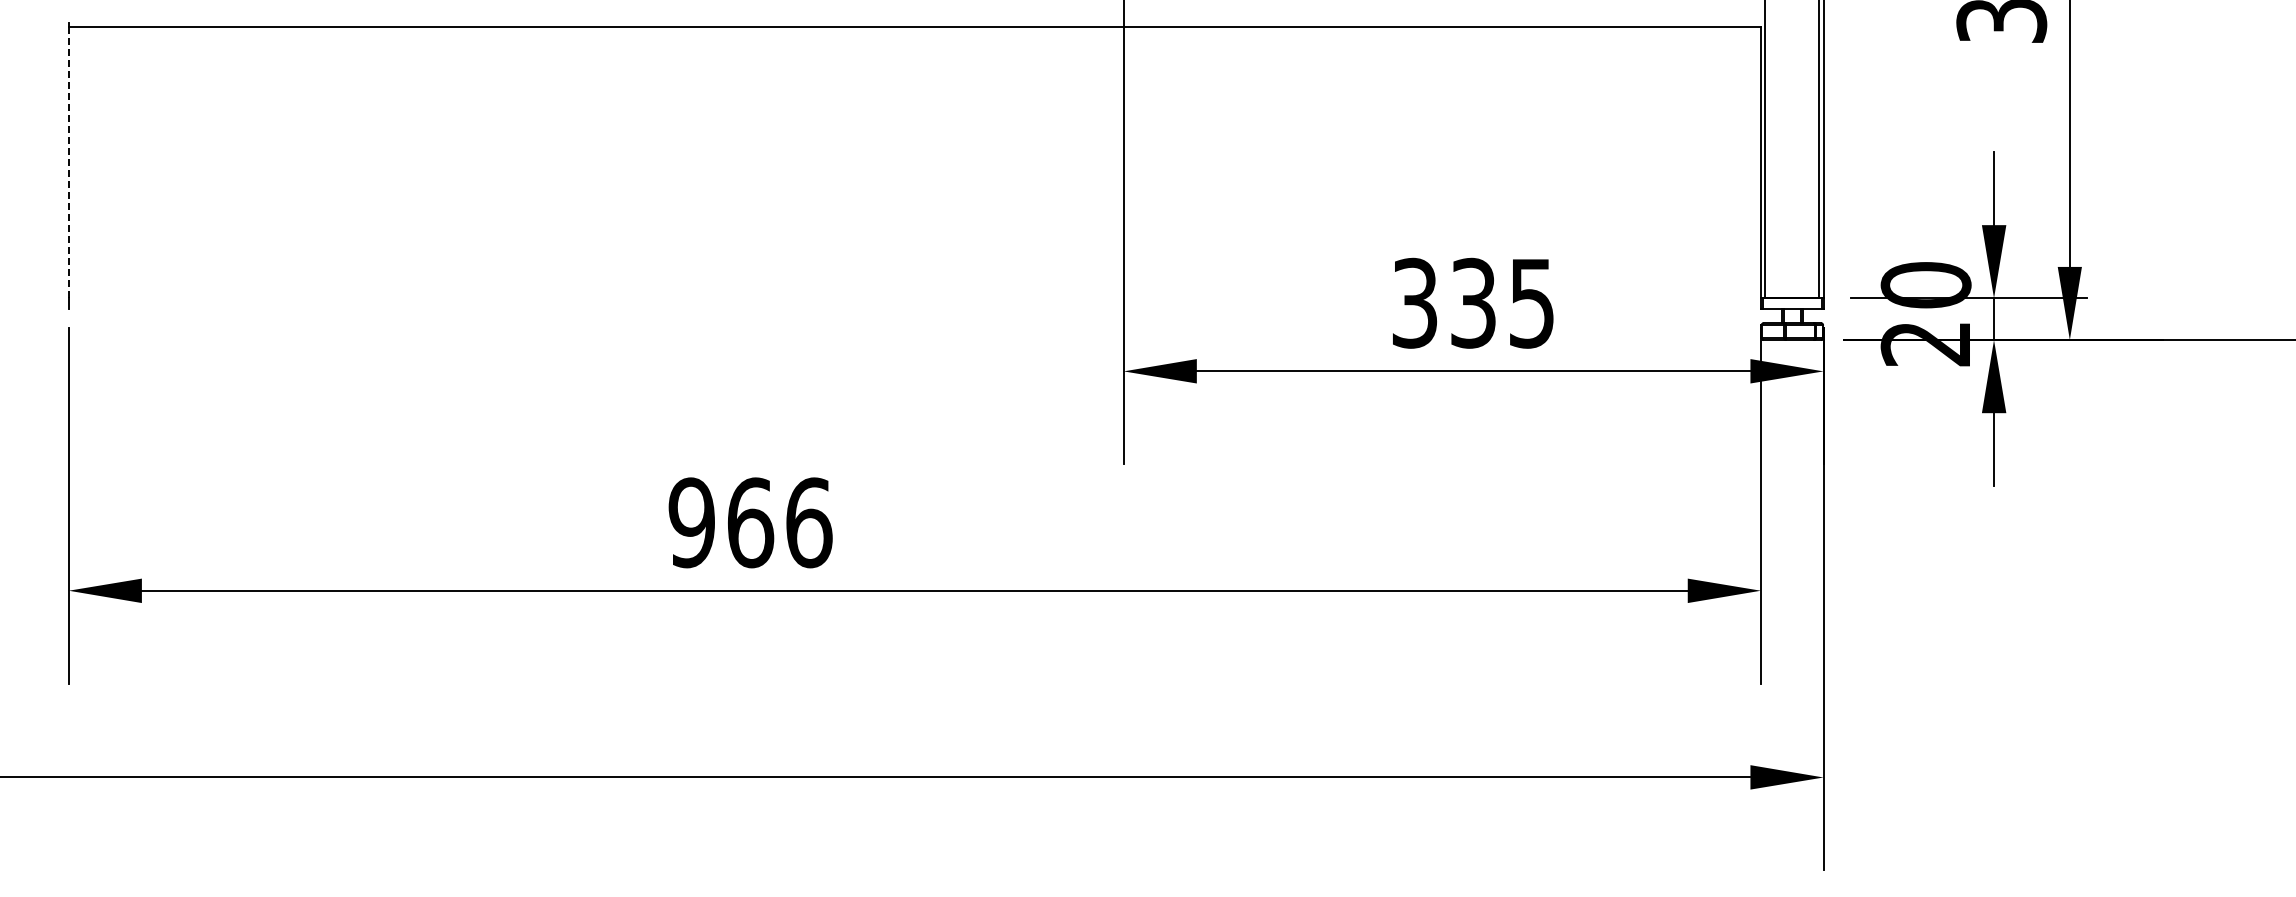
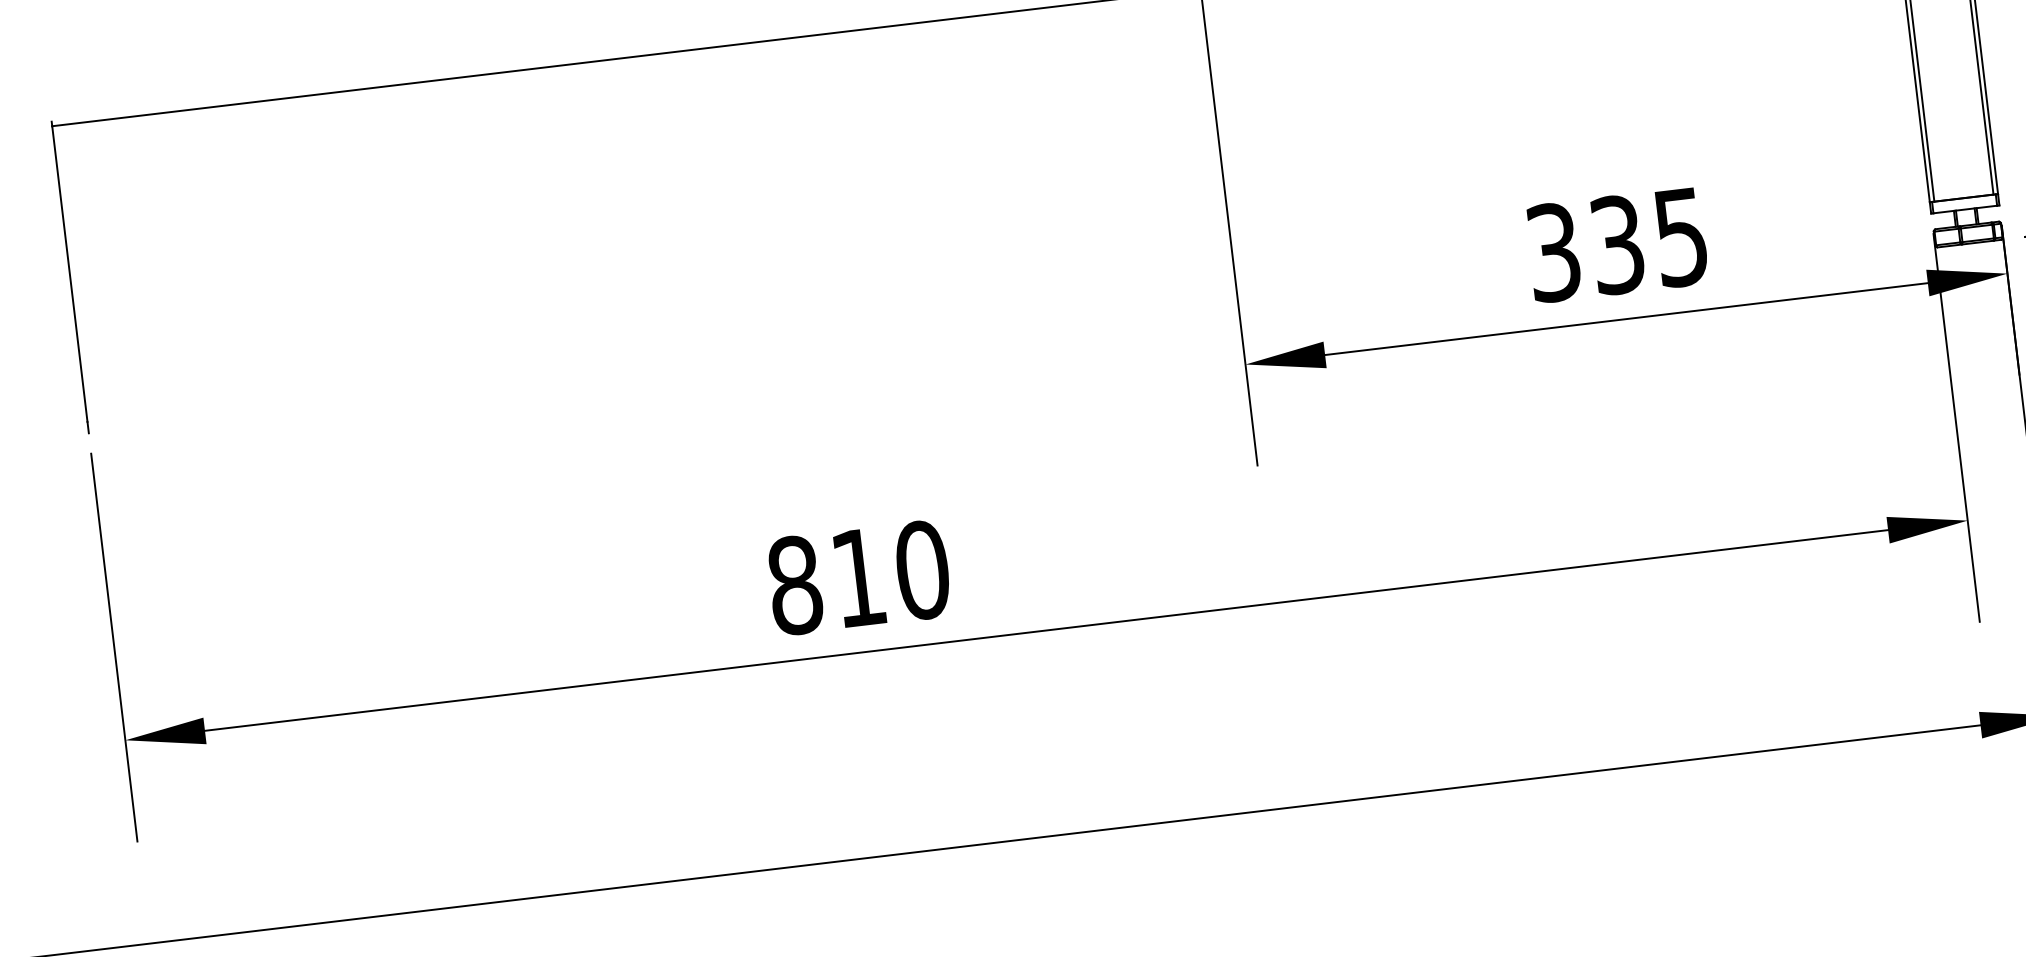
line: (68, 162) -> (69, 274), dashed -> solid
text: (750, 522) -> (858, 577), 966 -> 810

